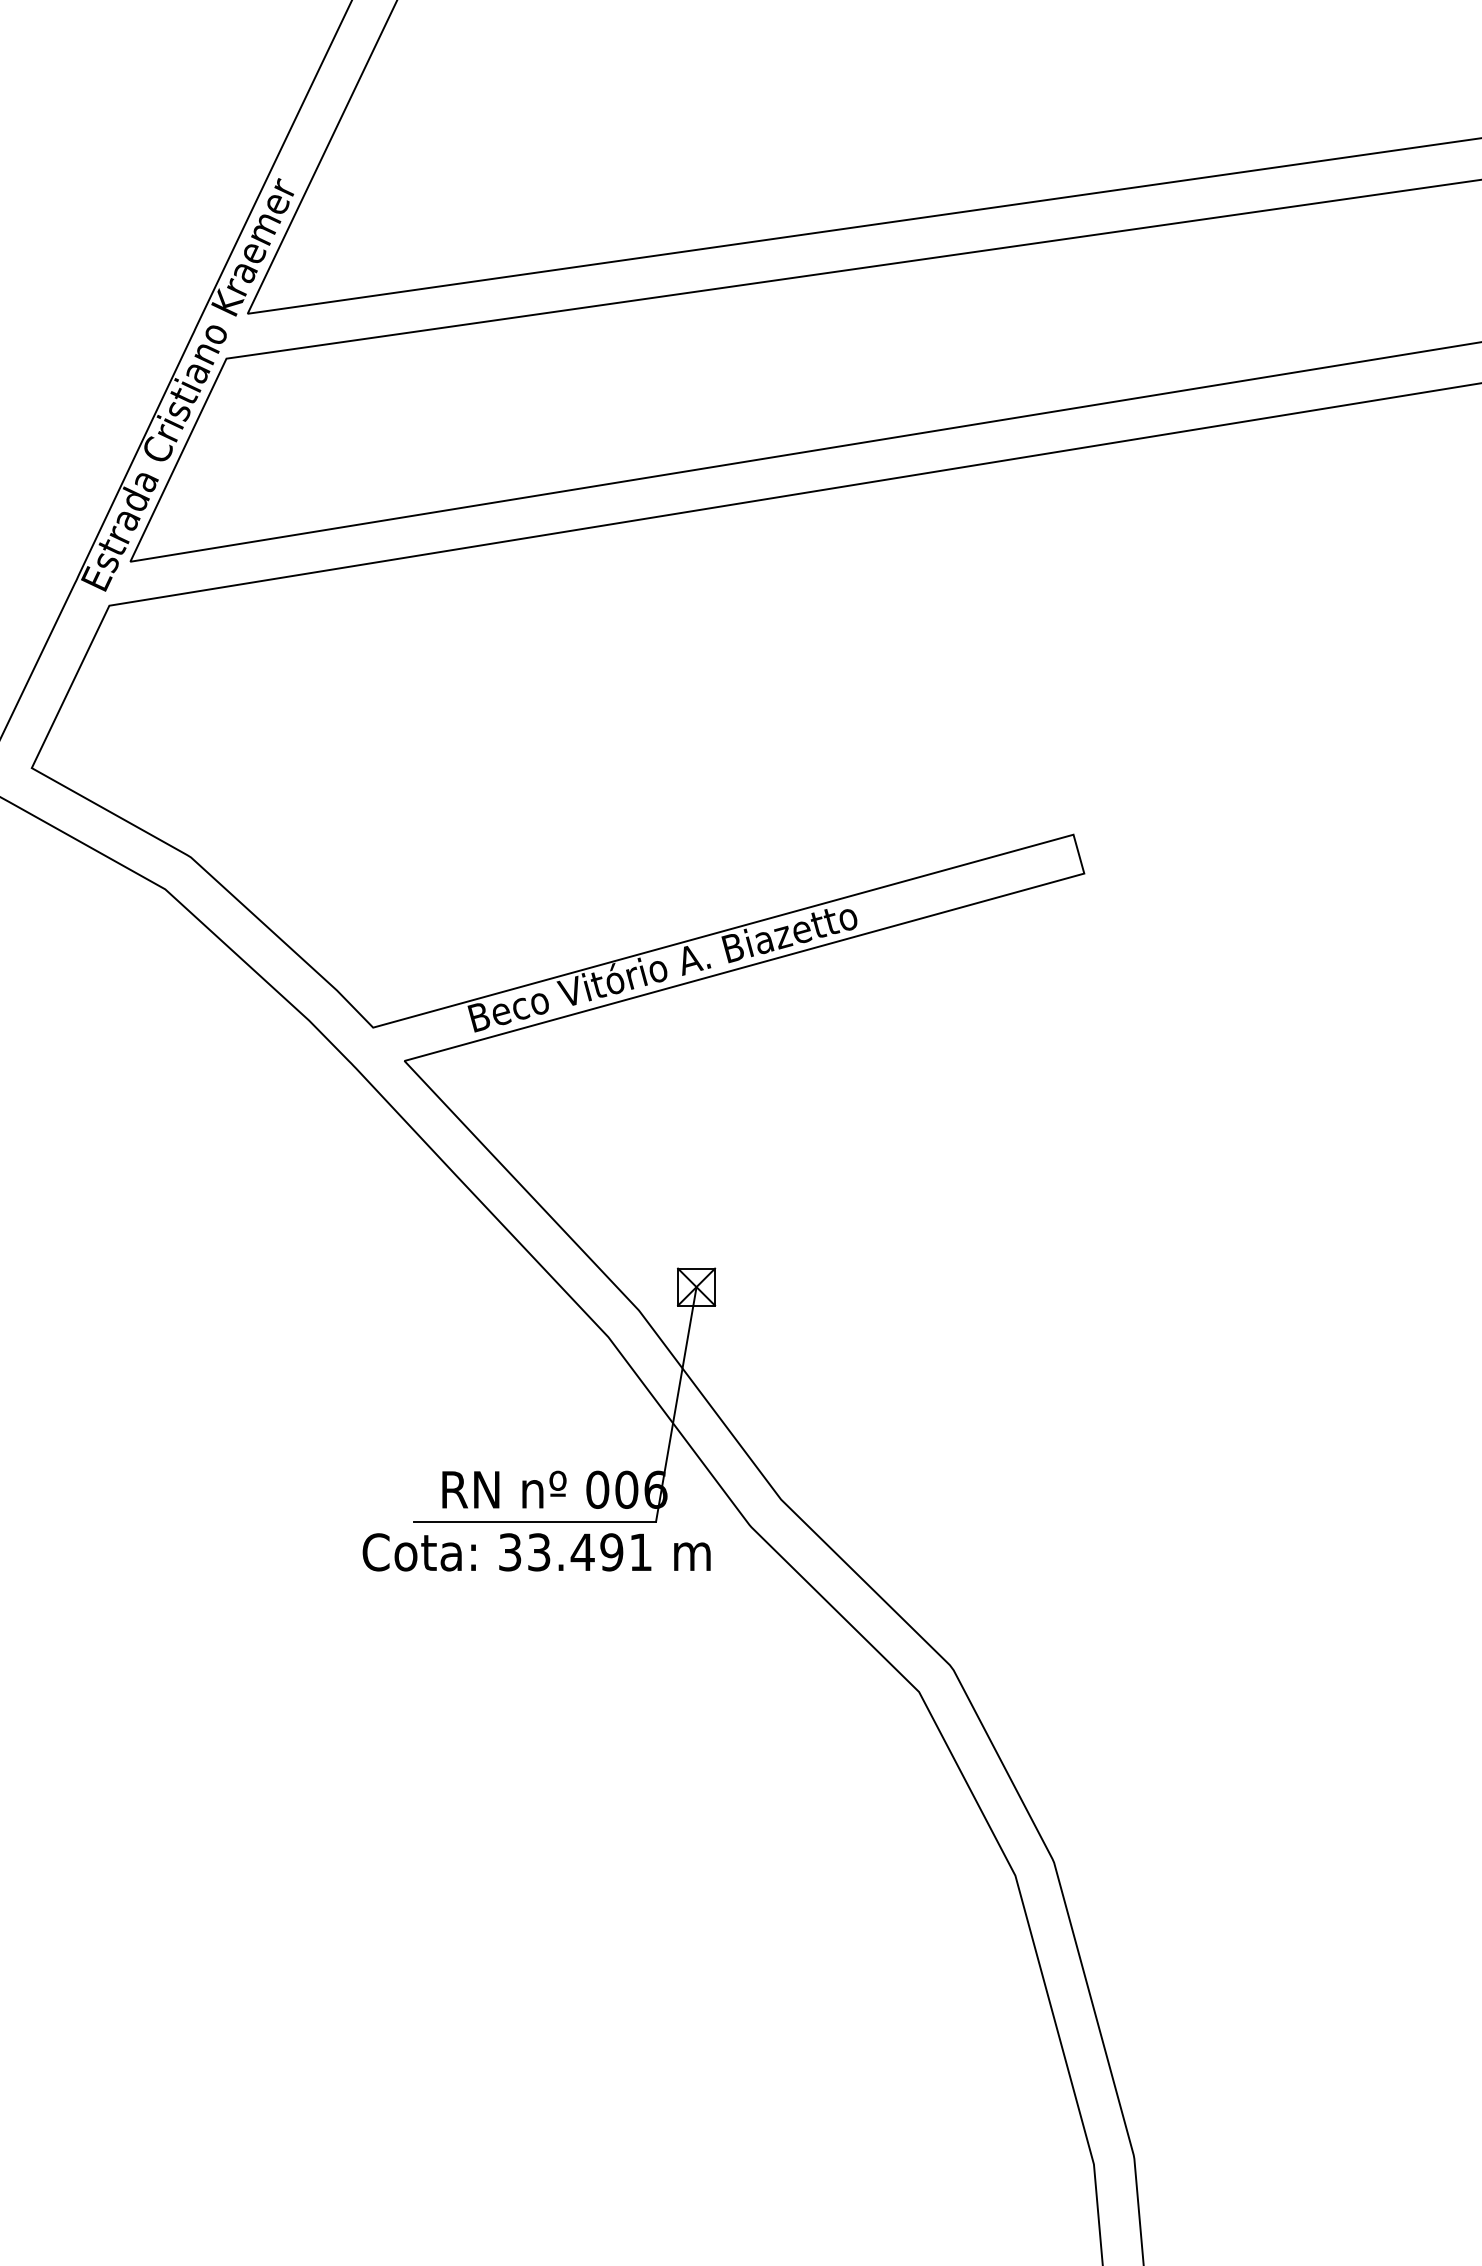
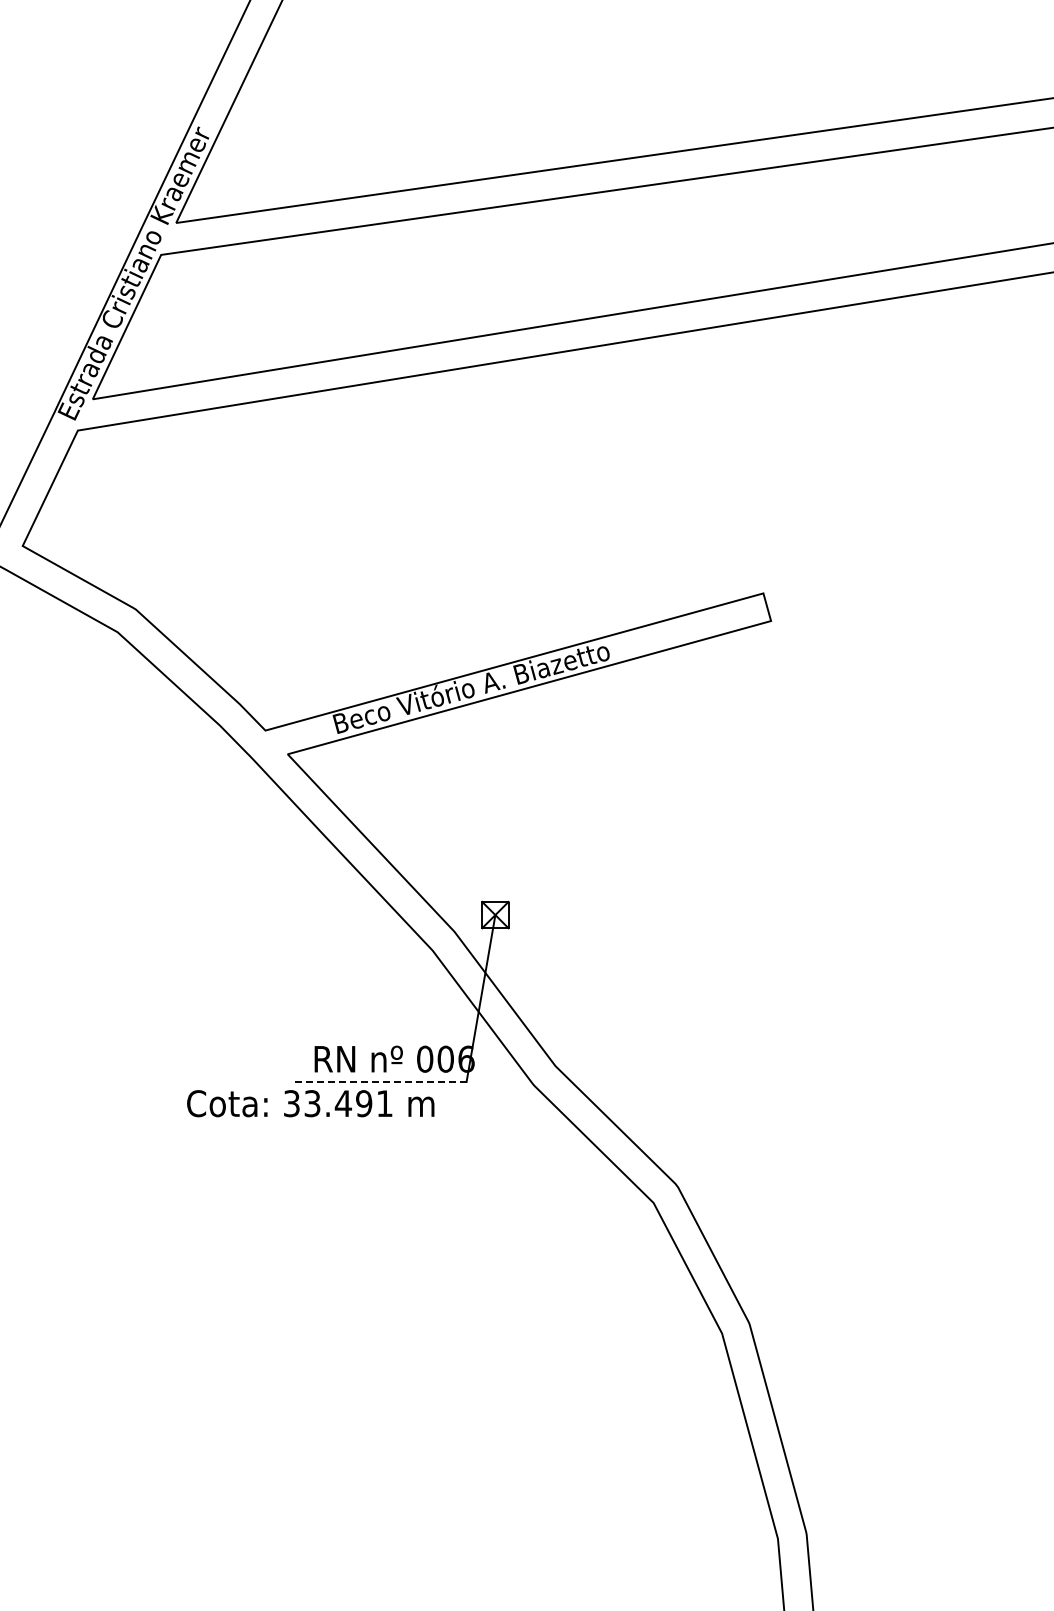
line: (534, 1521) -> (380, 1081), solid -> dashed
text: (536, 1552) -> (310, 1103), moved

